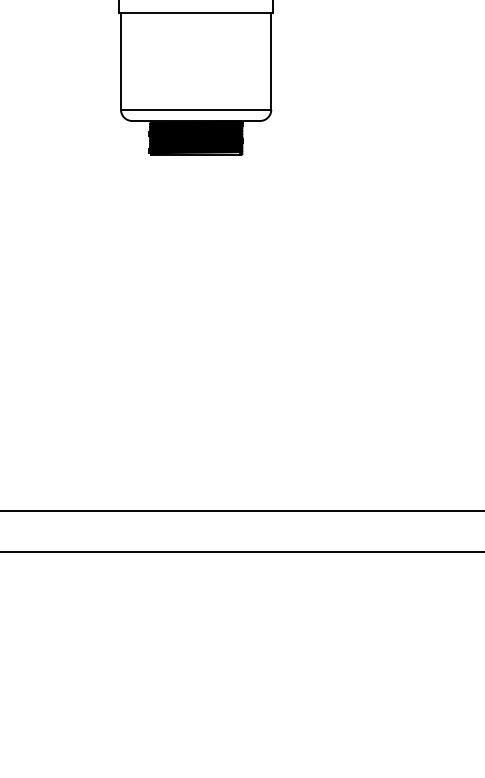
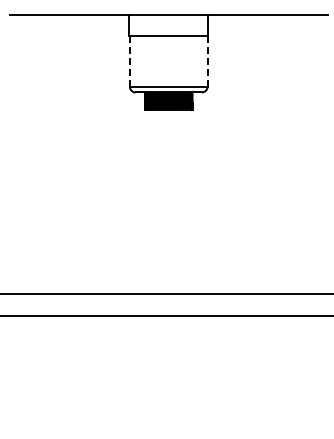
line: (271, 61) -> (207, 61), solid -> dashed
line: (120, 63) -> (129, 62), solid -> dashed

